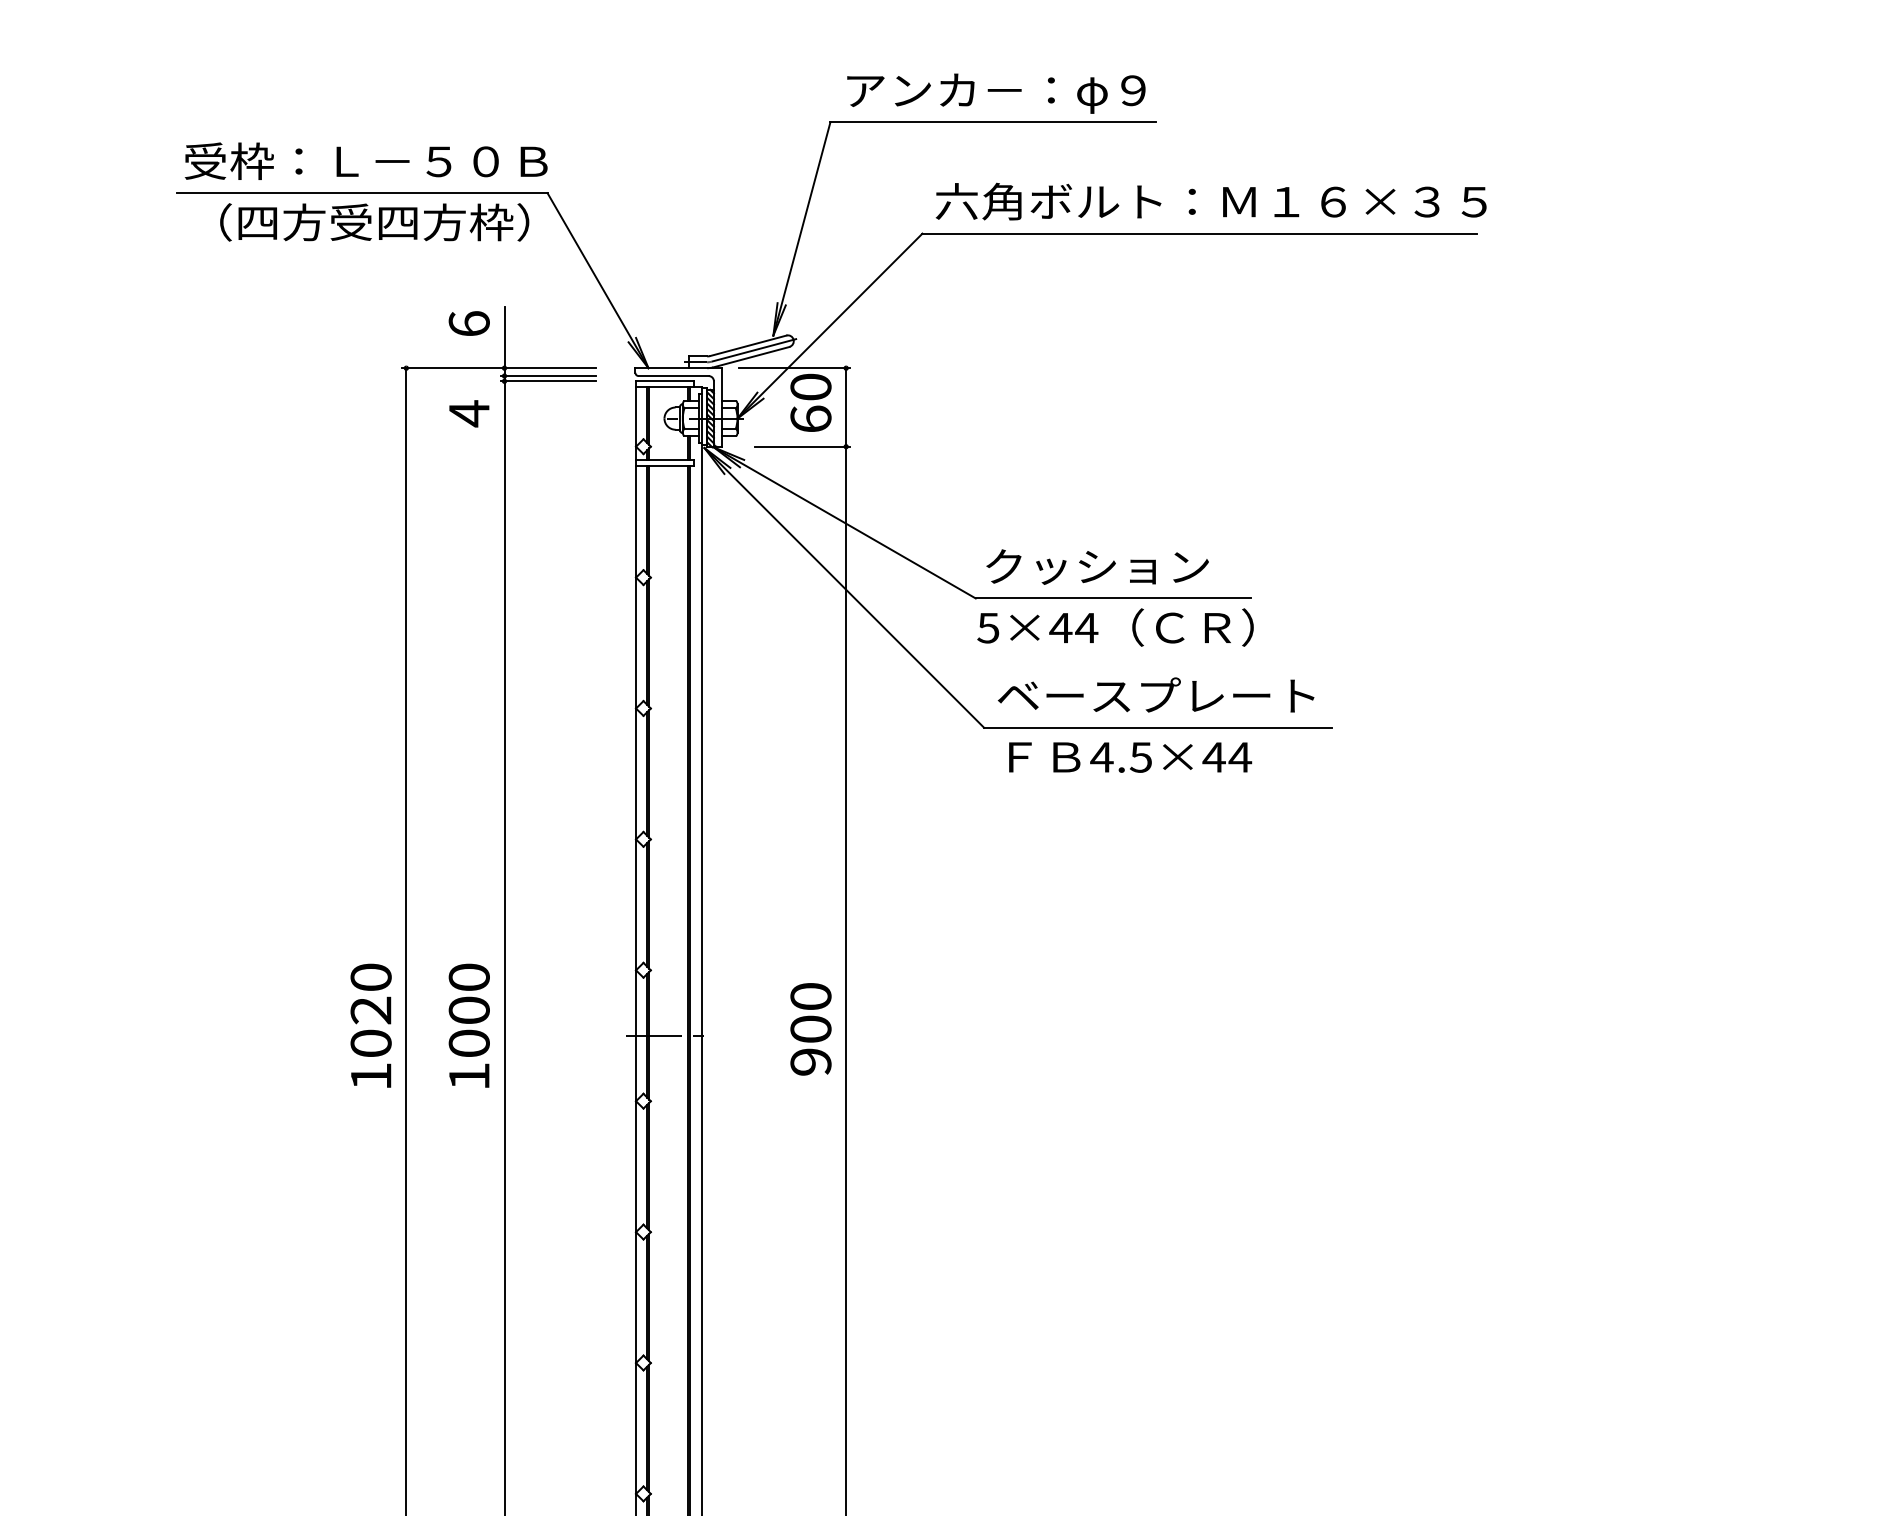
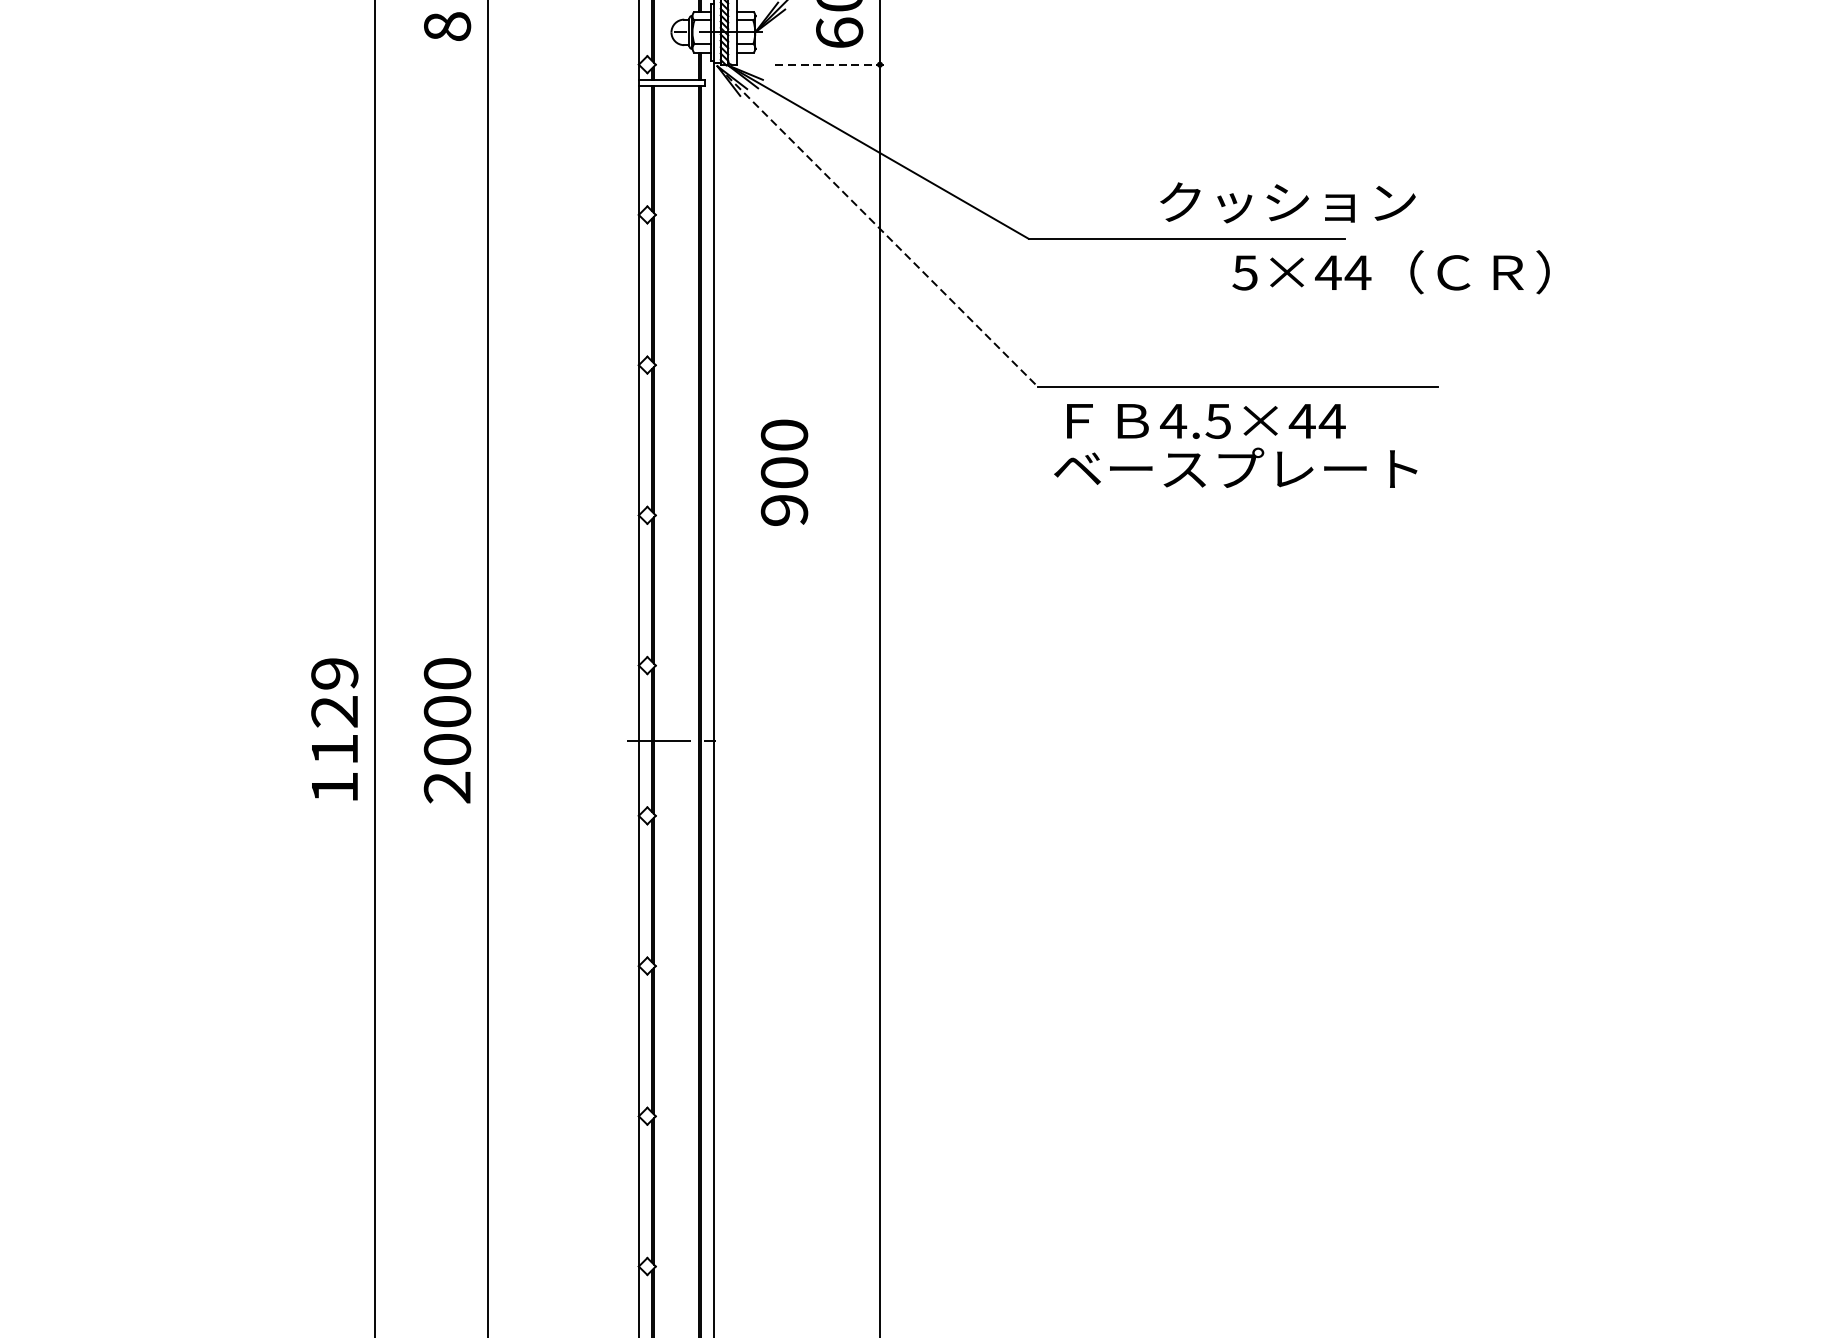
text: (468, 413) -> (446, 26), 4 -> 8
line: (802, 446) -> (829, 64), solid -> dashed
text: (1097, 566) -> (1287, 202), moved
line: (844, 587) -> (878, 226), solid -> dashed
text: (1115, 627) -> (1391, 272), moved
text: (1155, 694) -> (1235, 467), moved
text: (370, 1009) -> (334, 710), 1020 -> 1129
text: (810, 1029) -> (783, 473), moved
text: (468, 1076) -> (446, 787), 1000 -> 2000

